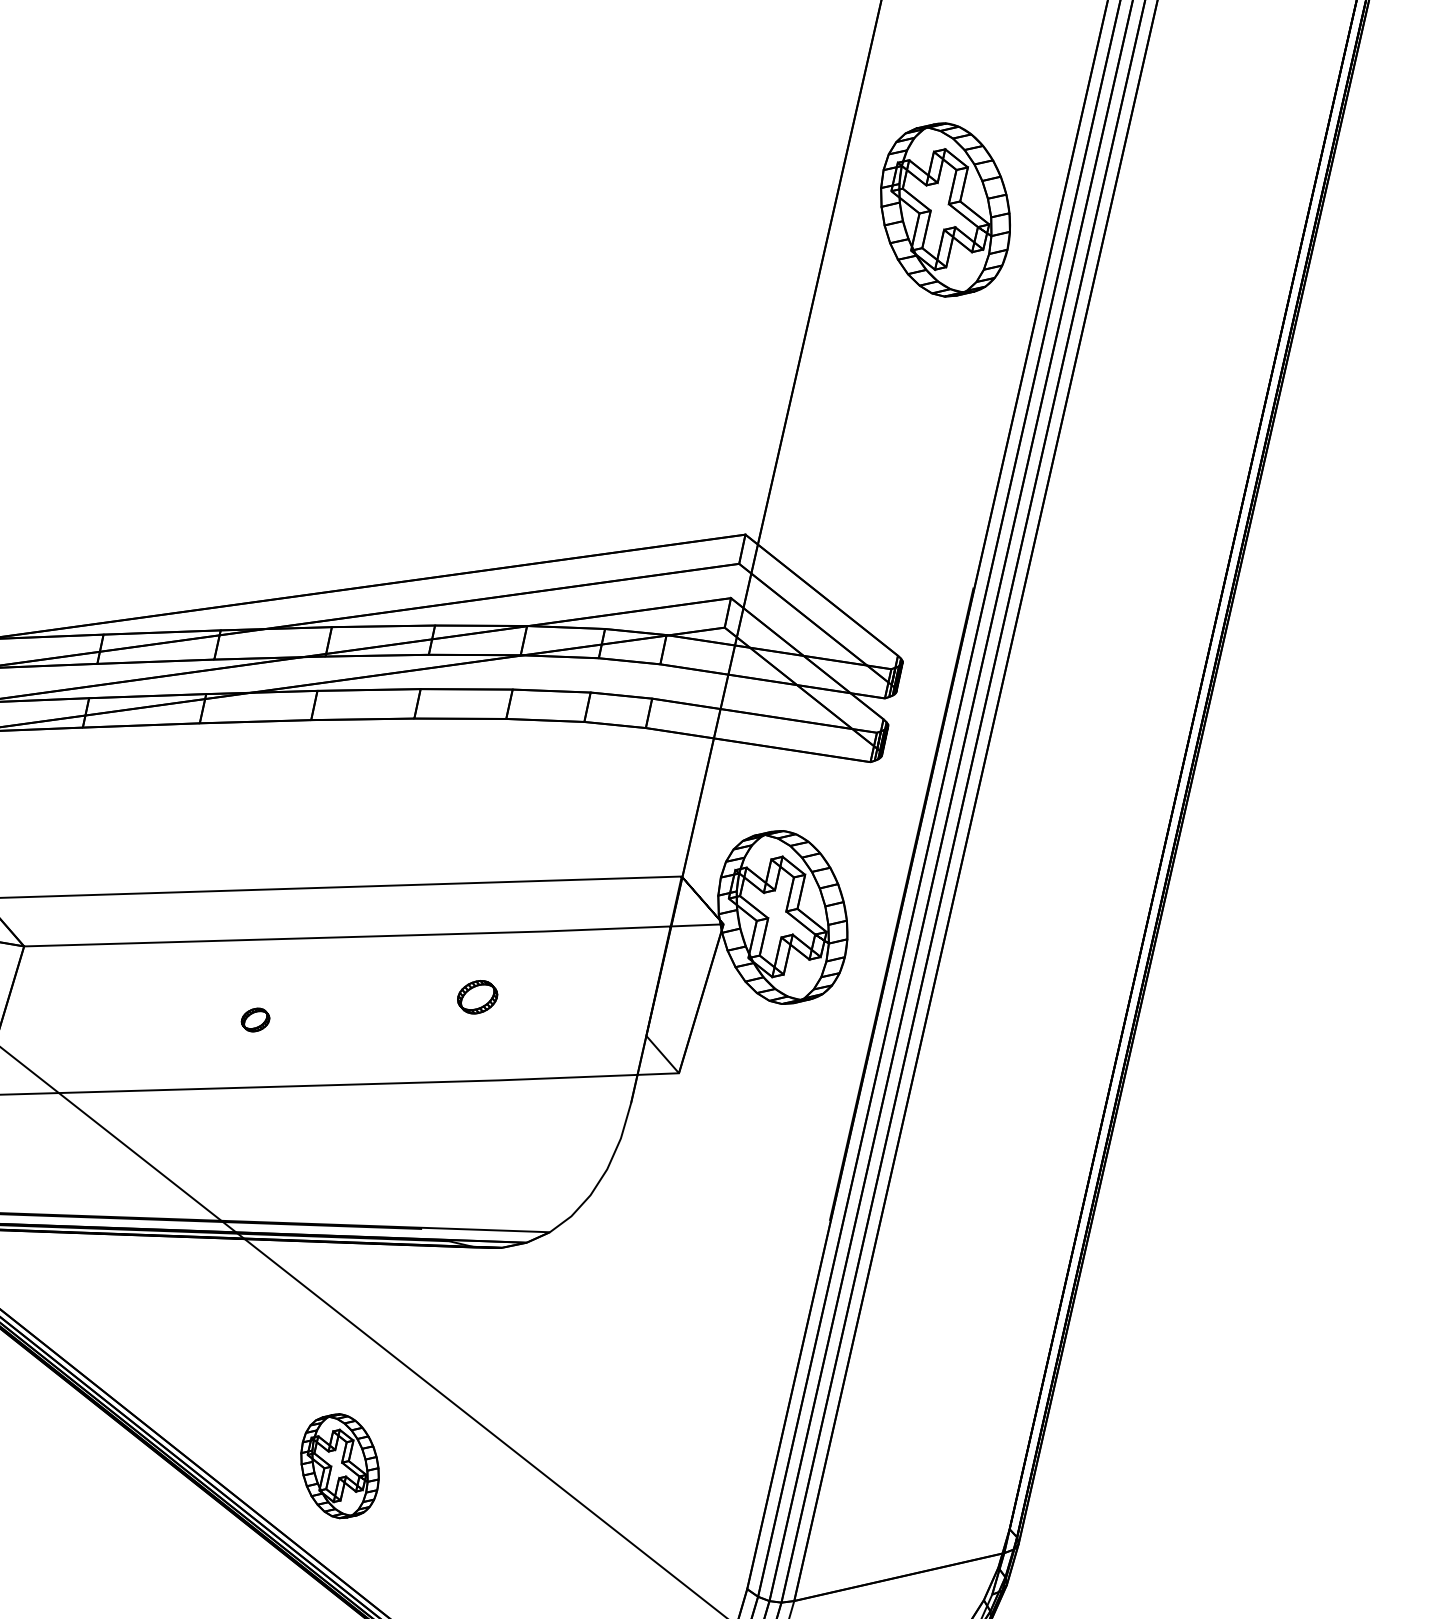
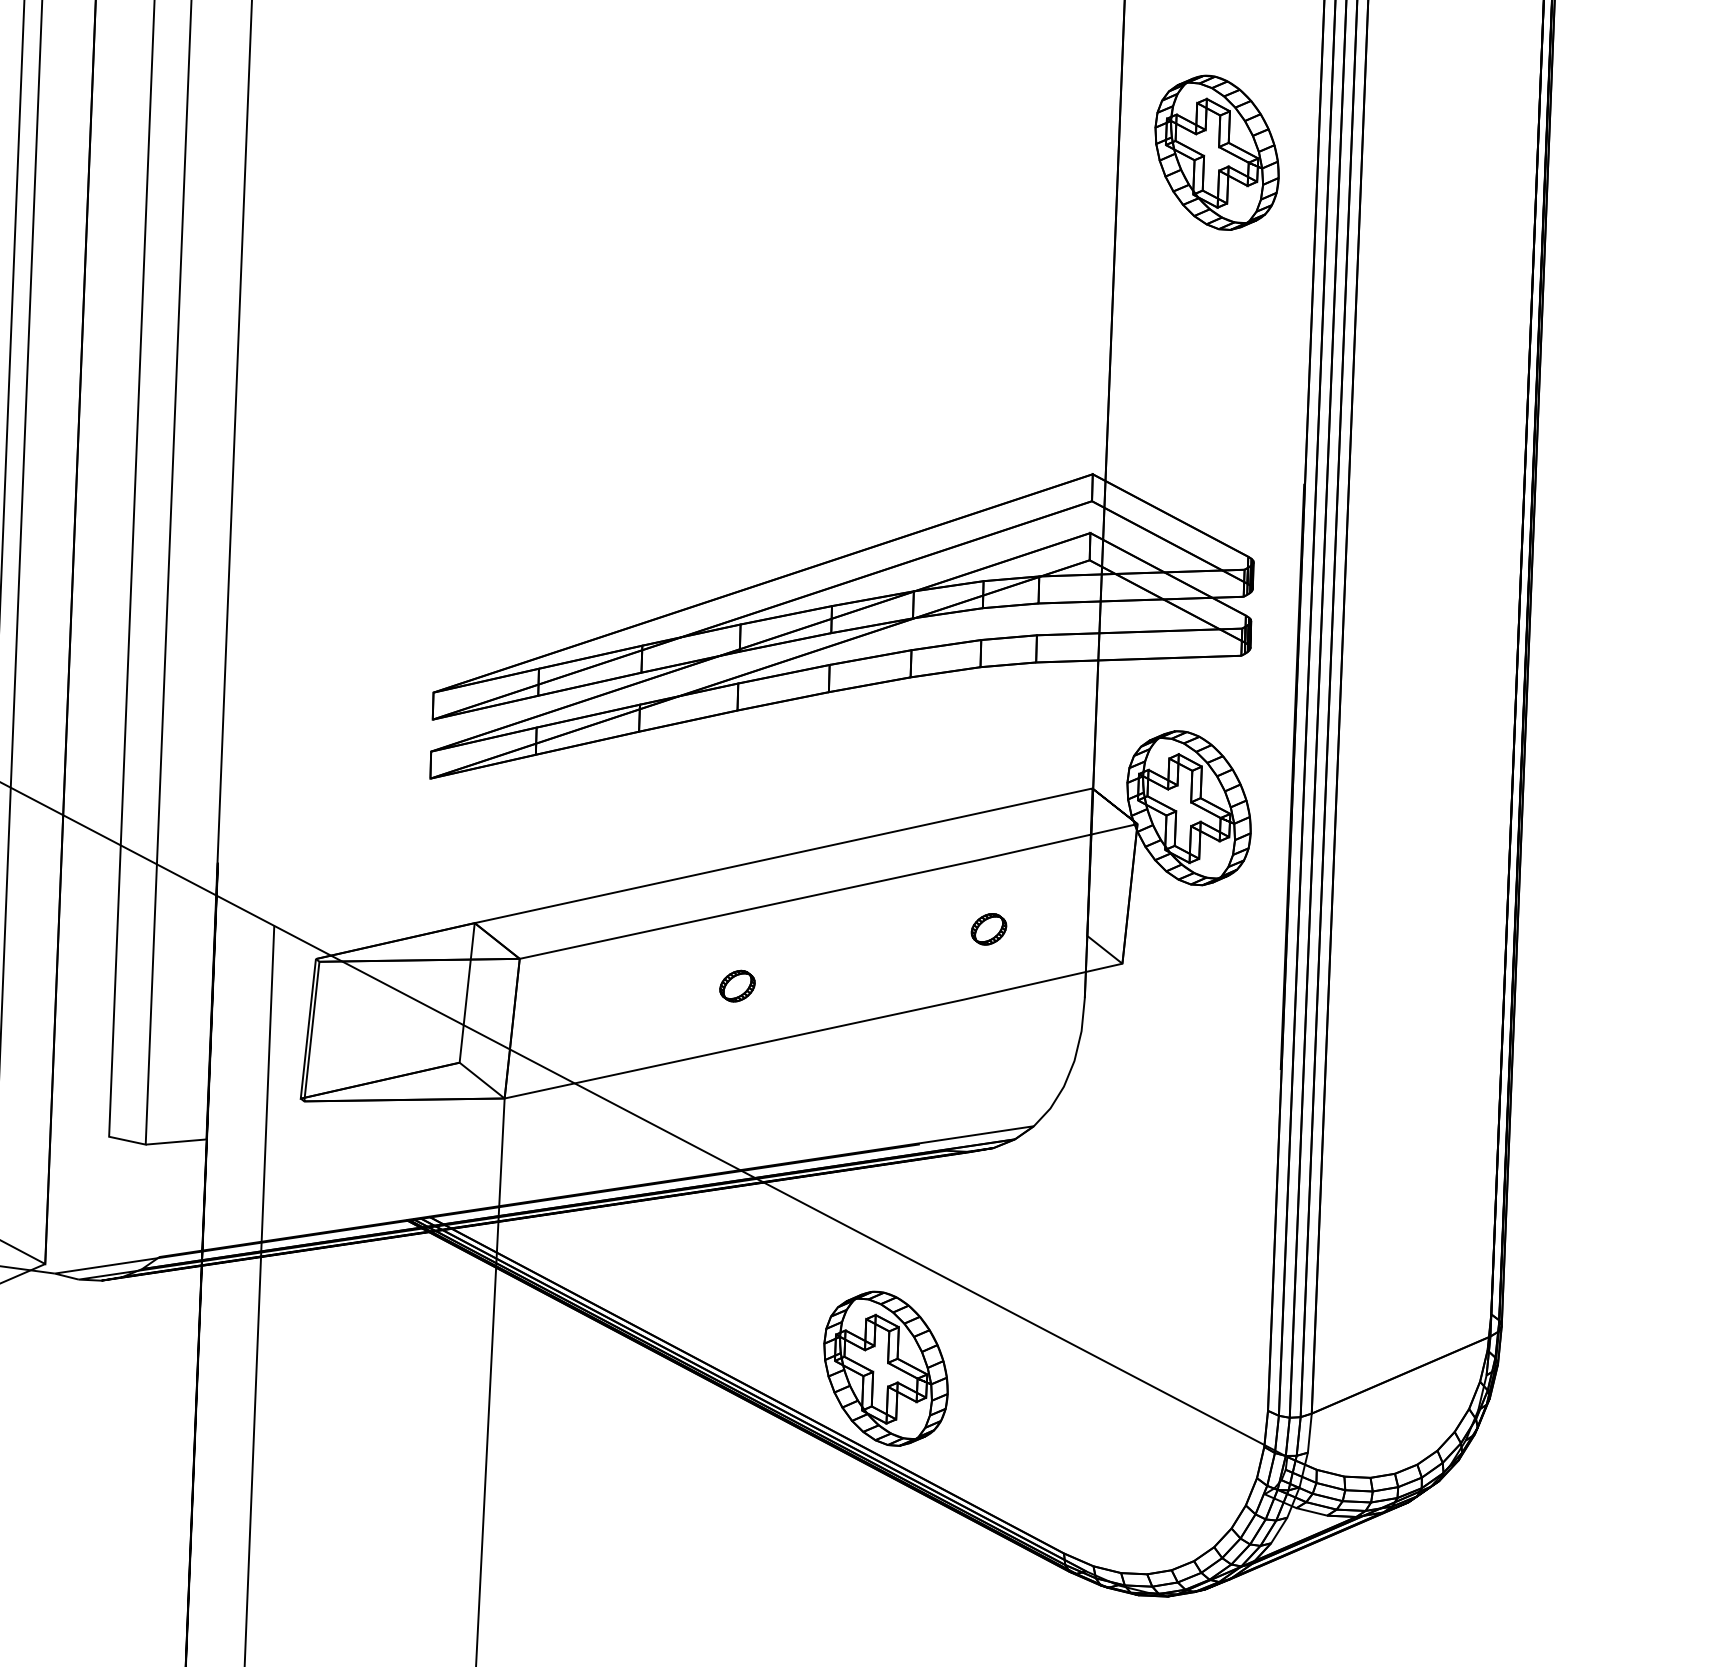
part: (477, 997) -> (988, 929), moved
part: (255, 1019) -> (737, 985), size x1.43
part: (339, 1465) -> (885, 1368), size x1.67

